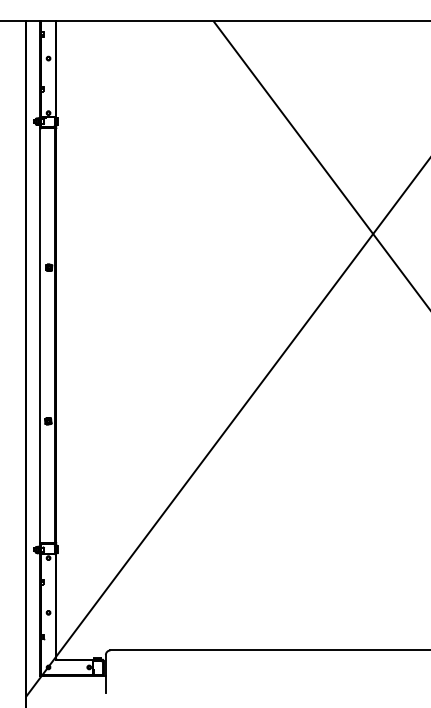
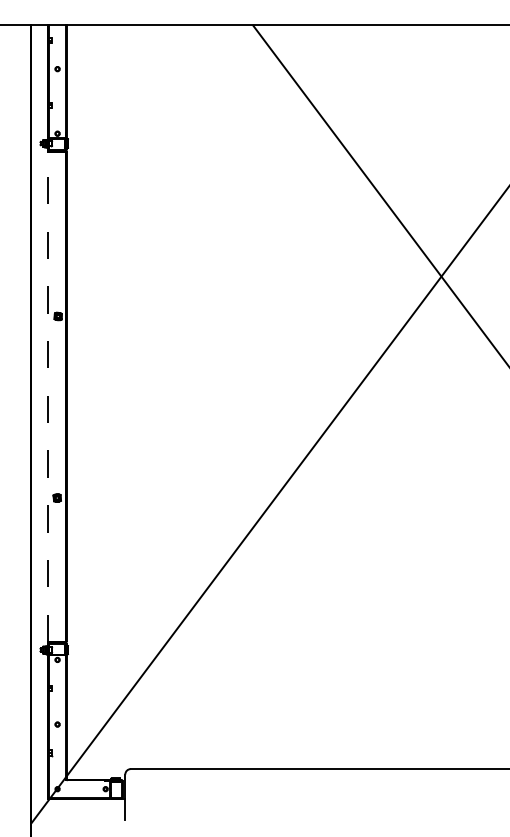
line: (40, 335) -> (48, 396), solid -> dashed

